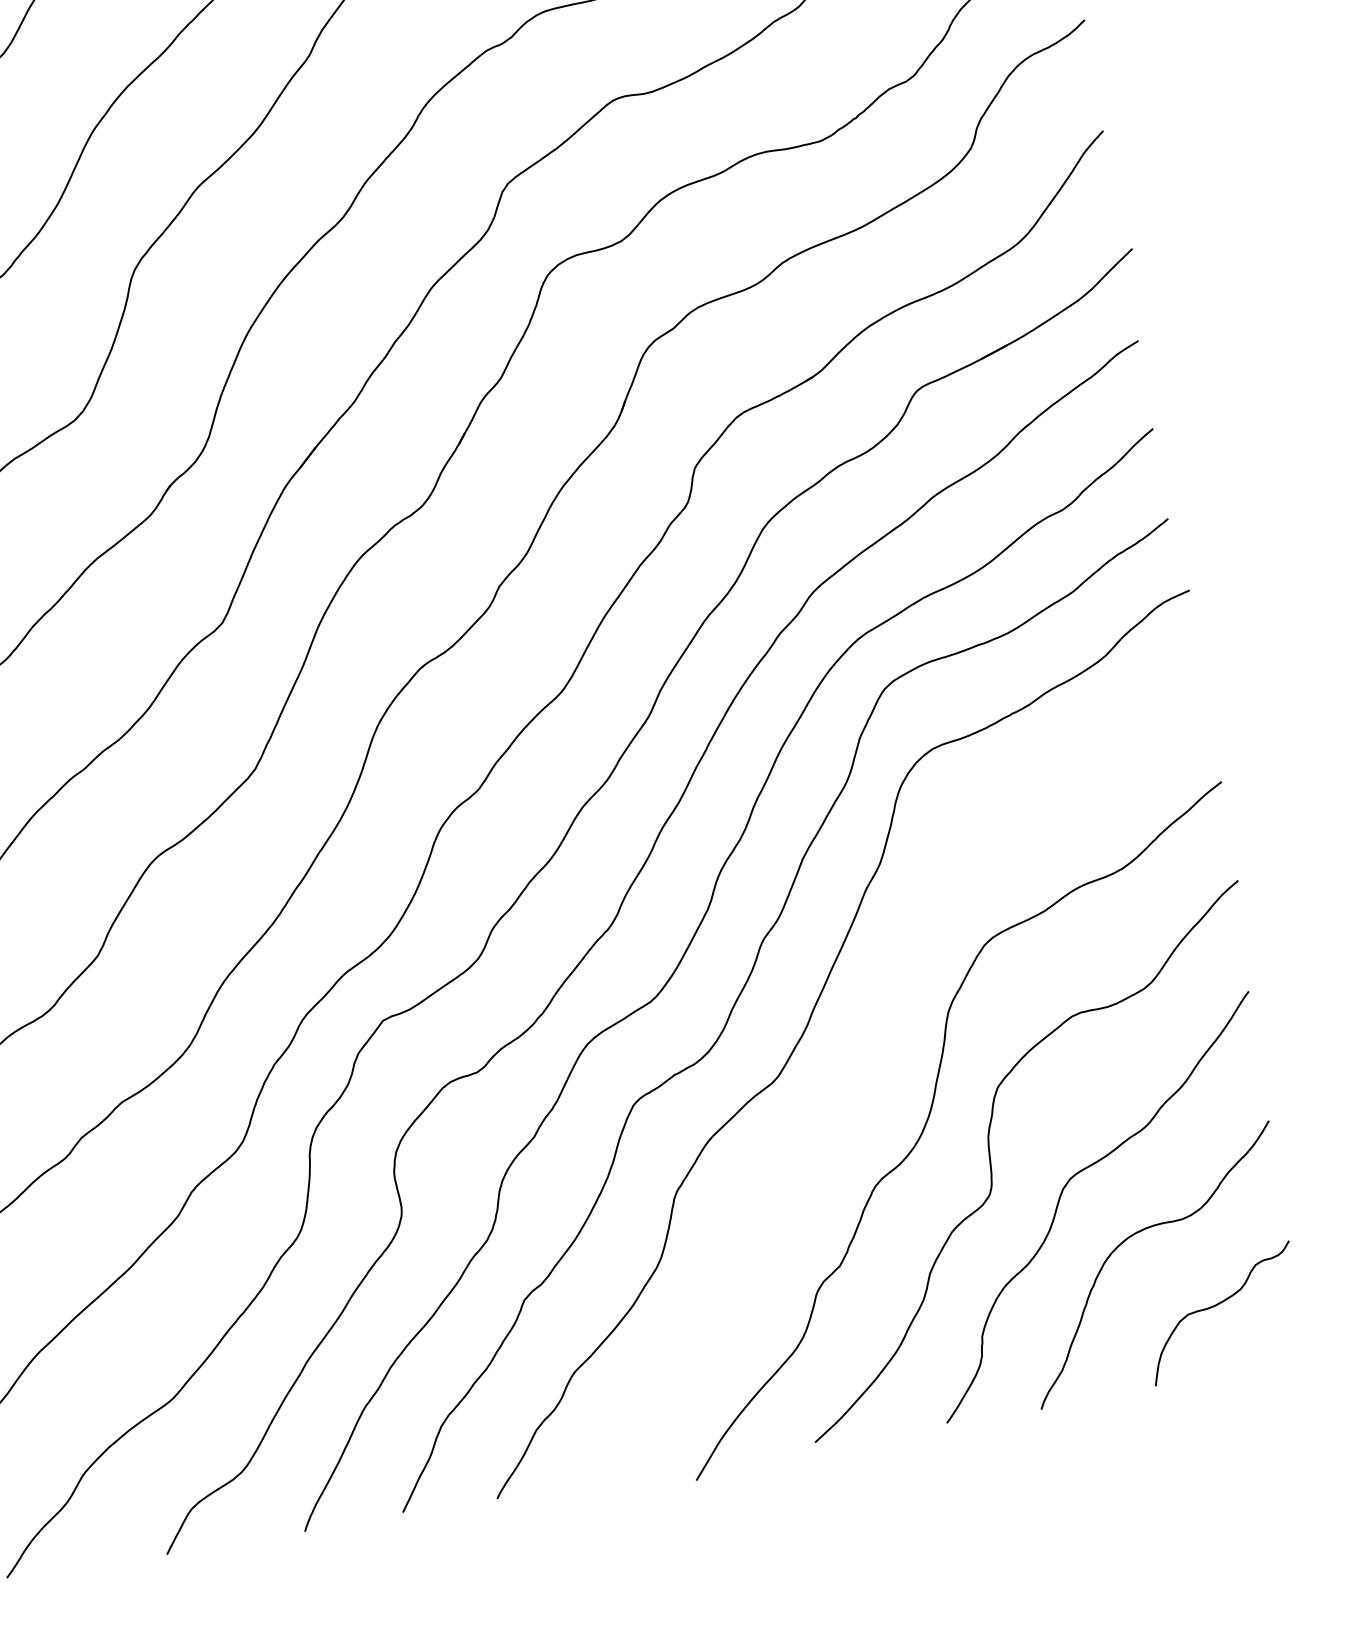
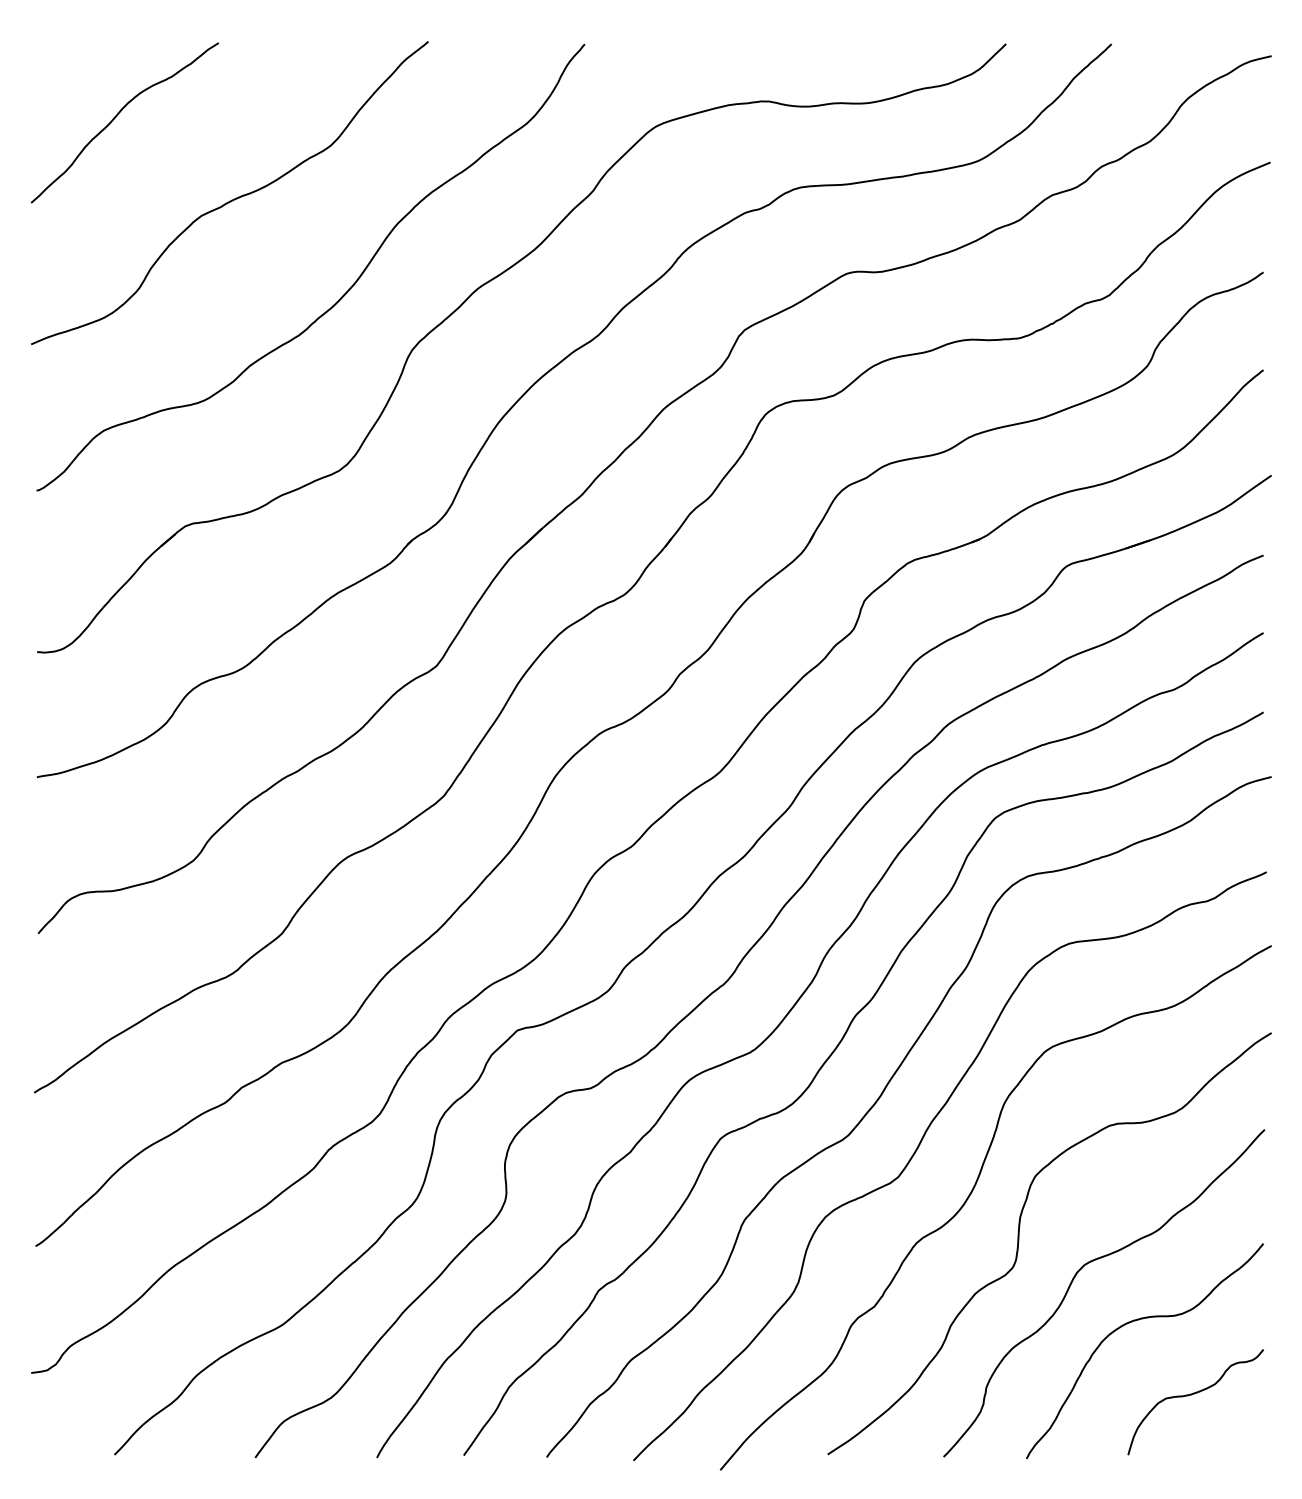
curve: (859, 1080) -> (917, 1150), added

